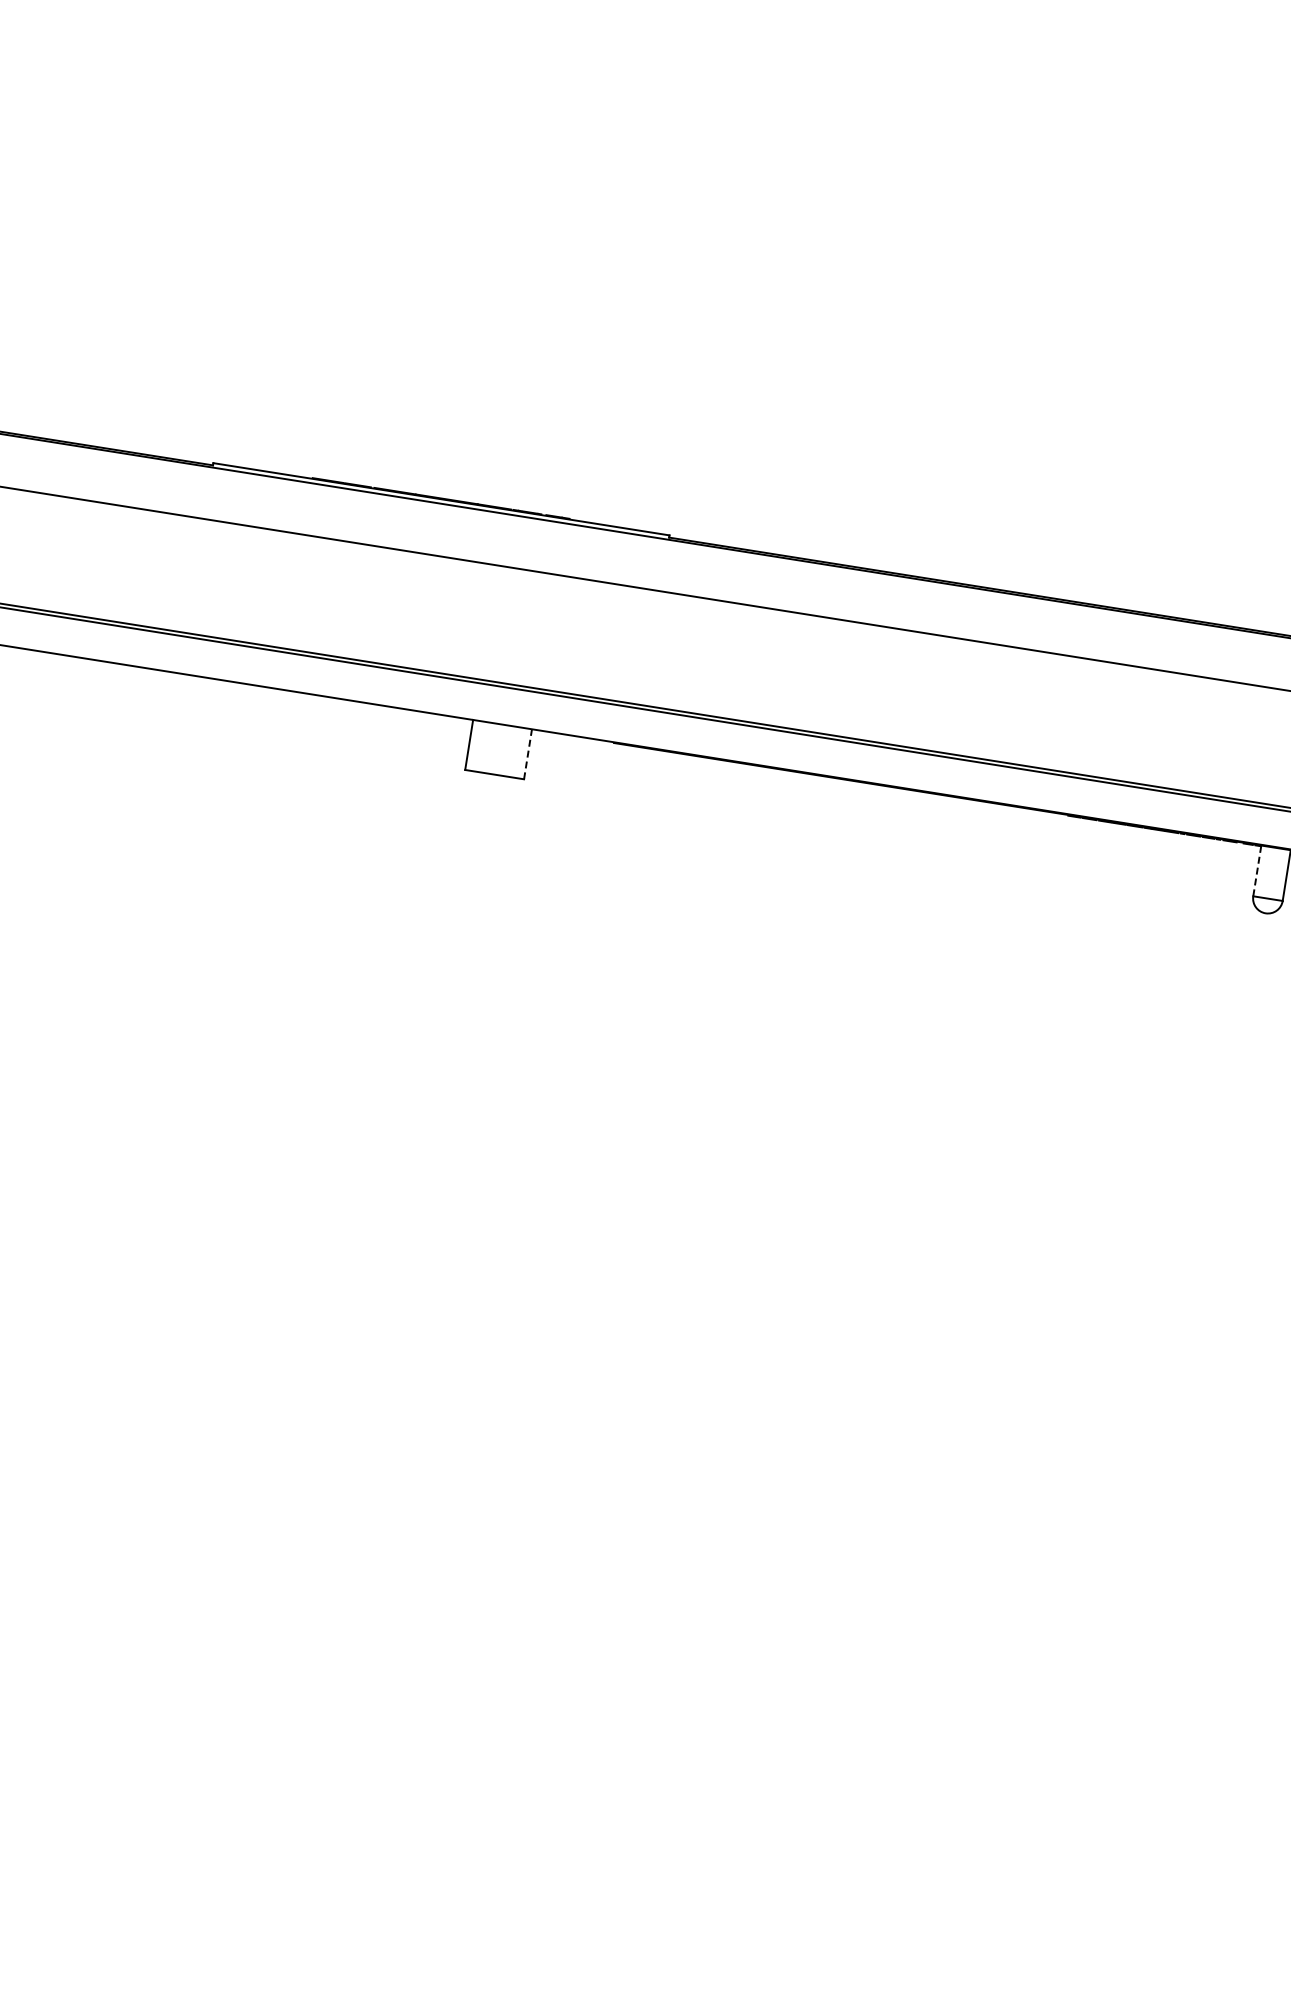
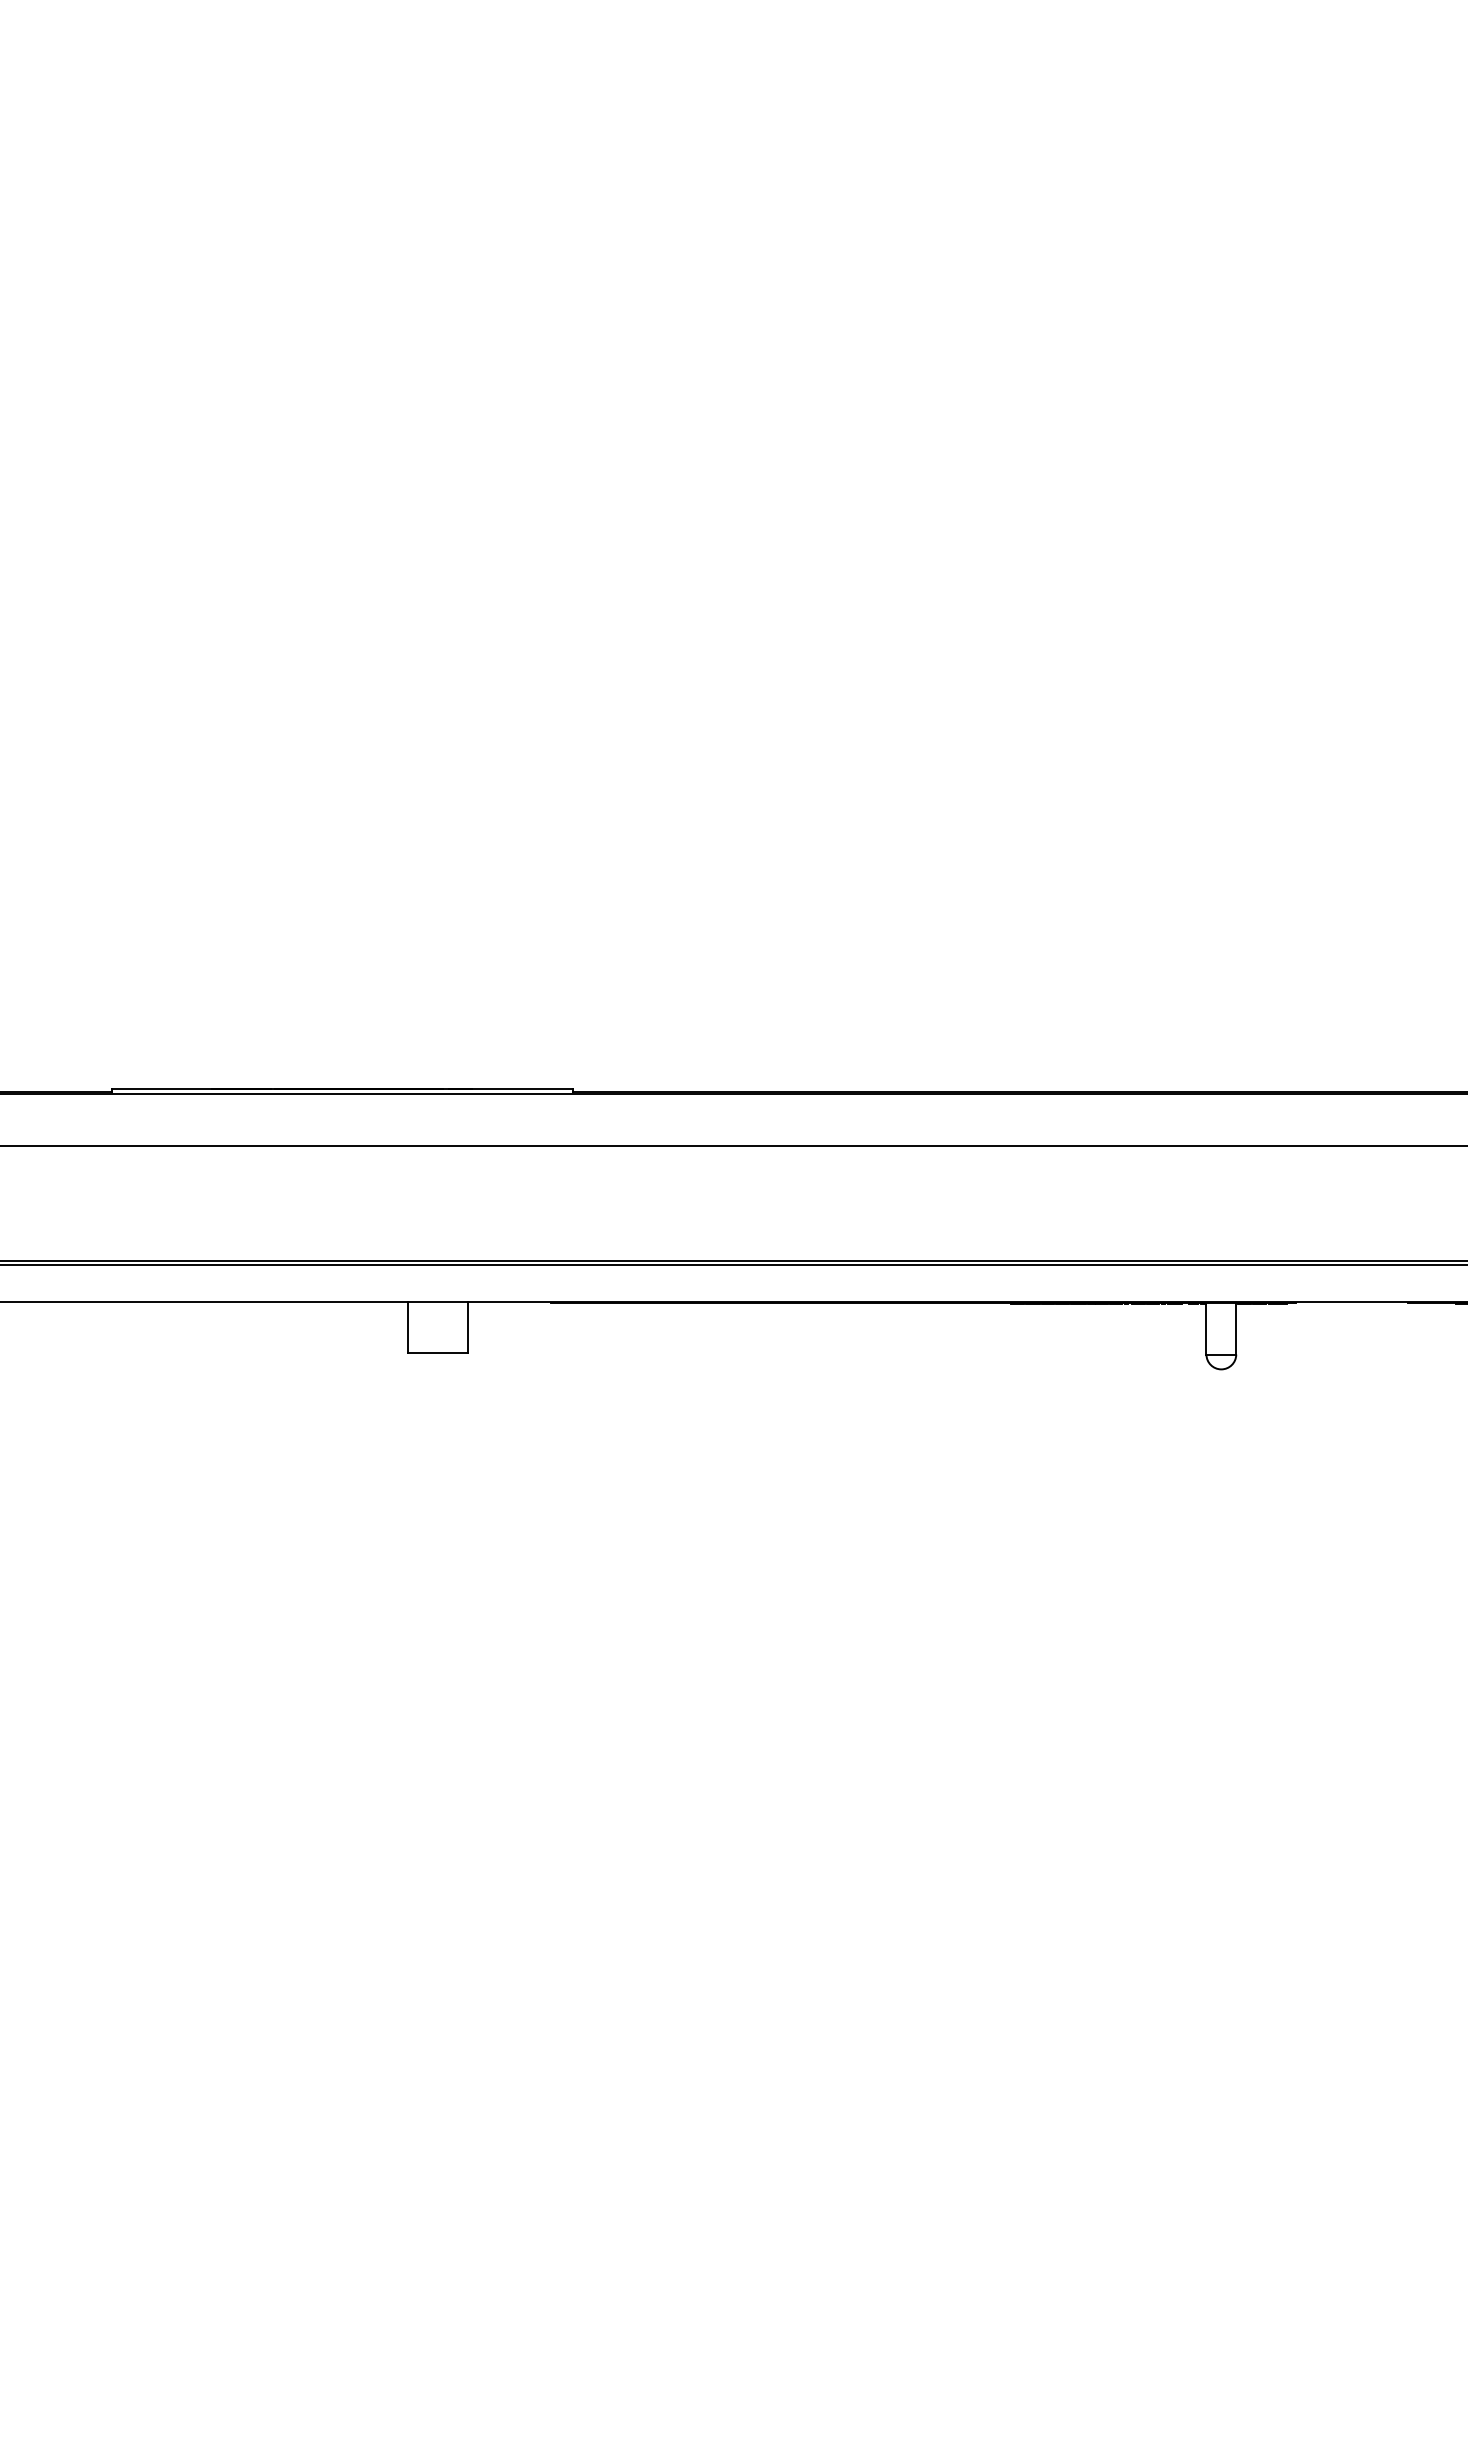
line: (527, 754) -> (467, 1327), dashed -> solid
line: (1257, 870) -> (1206, 1328), dashed -> solid

